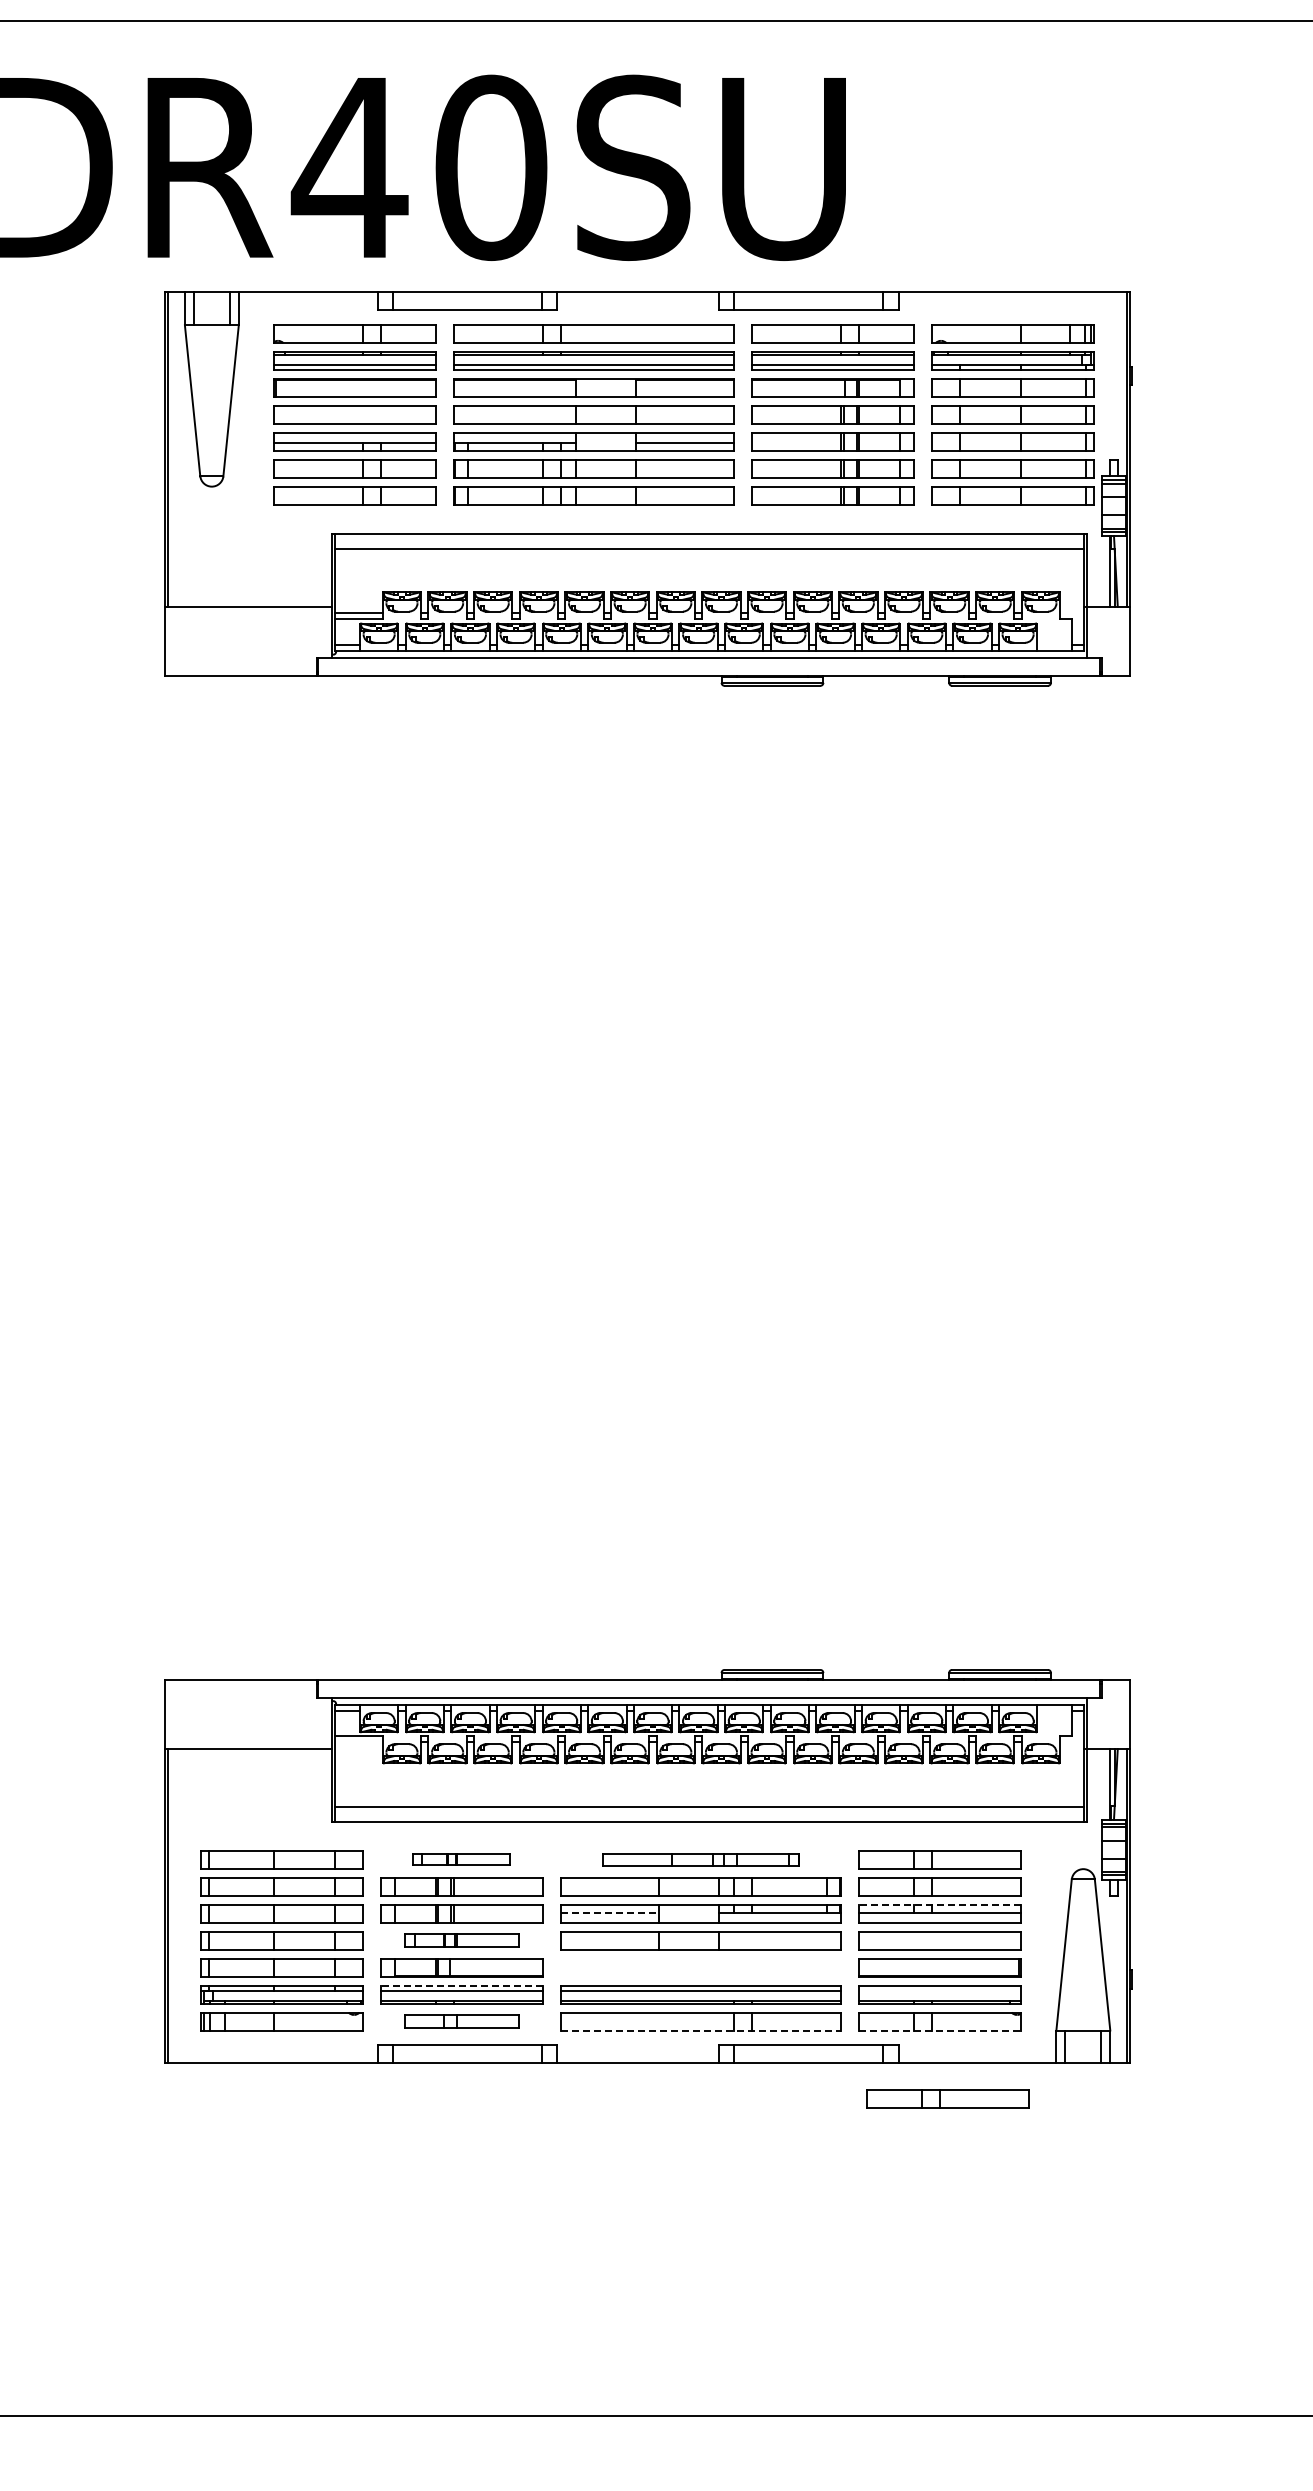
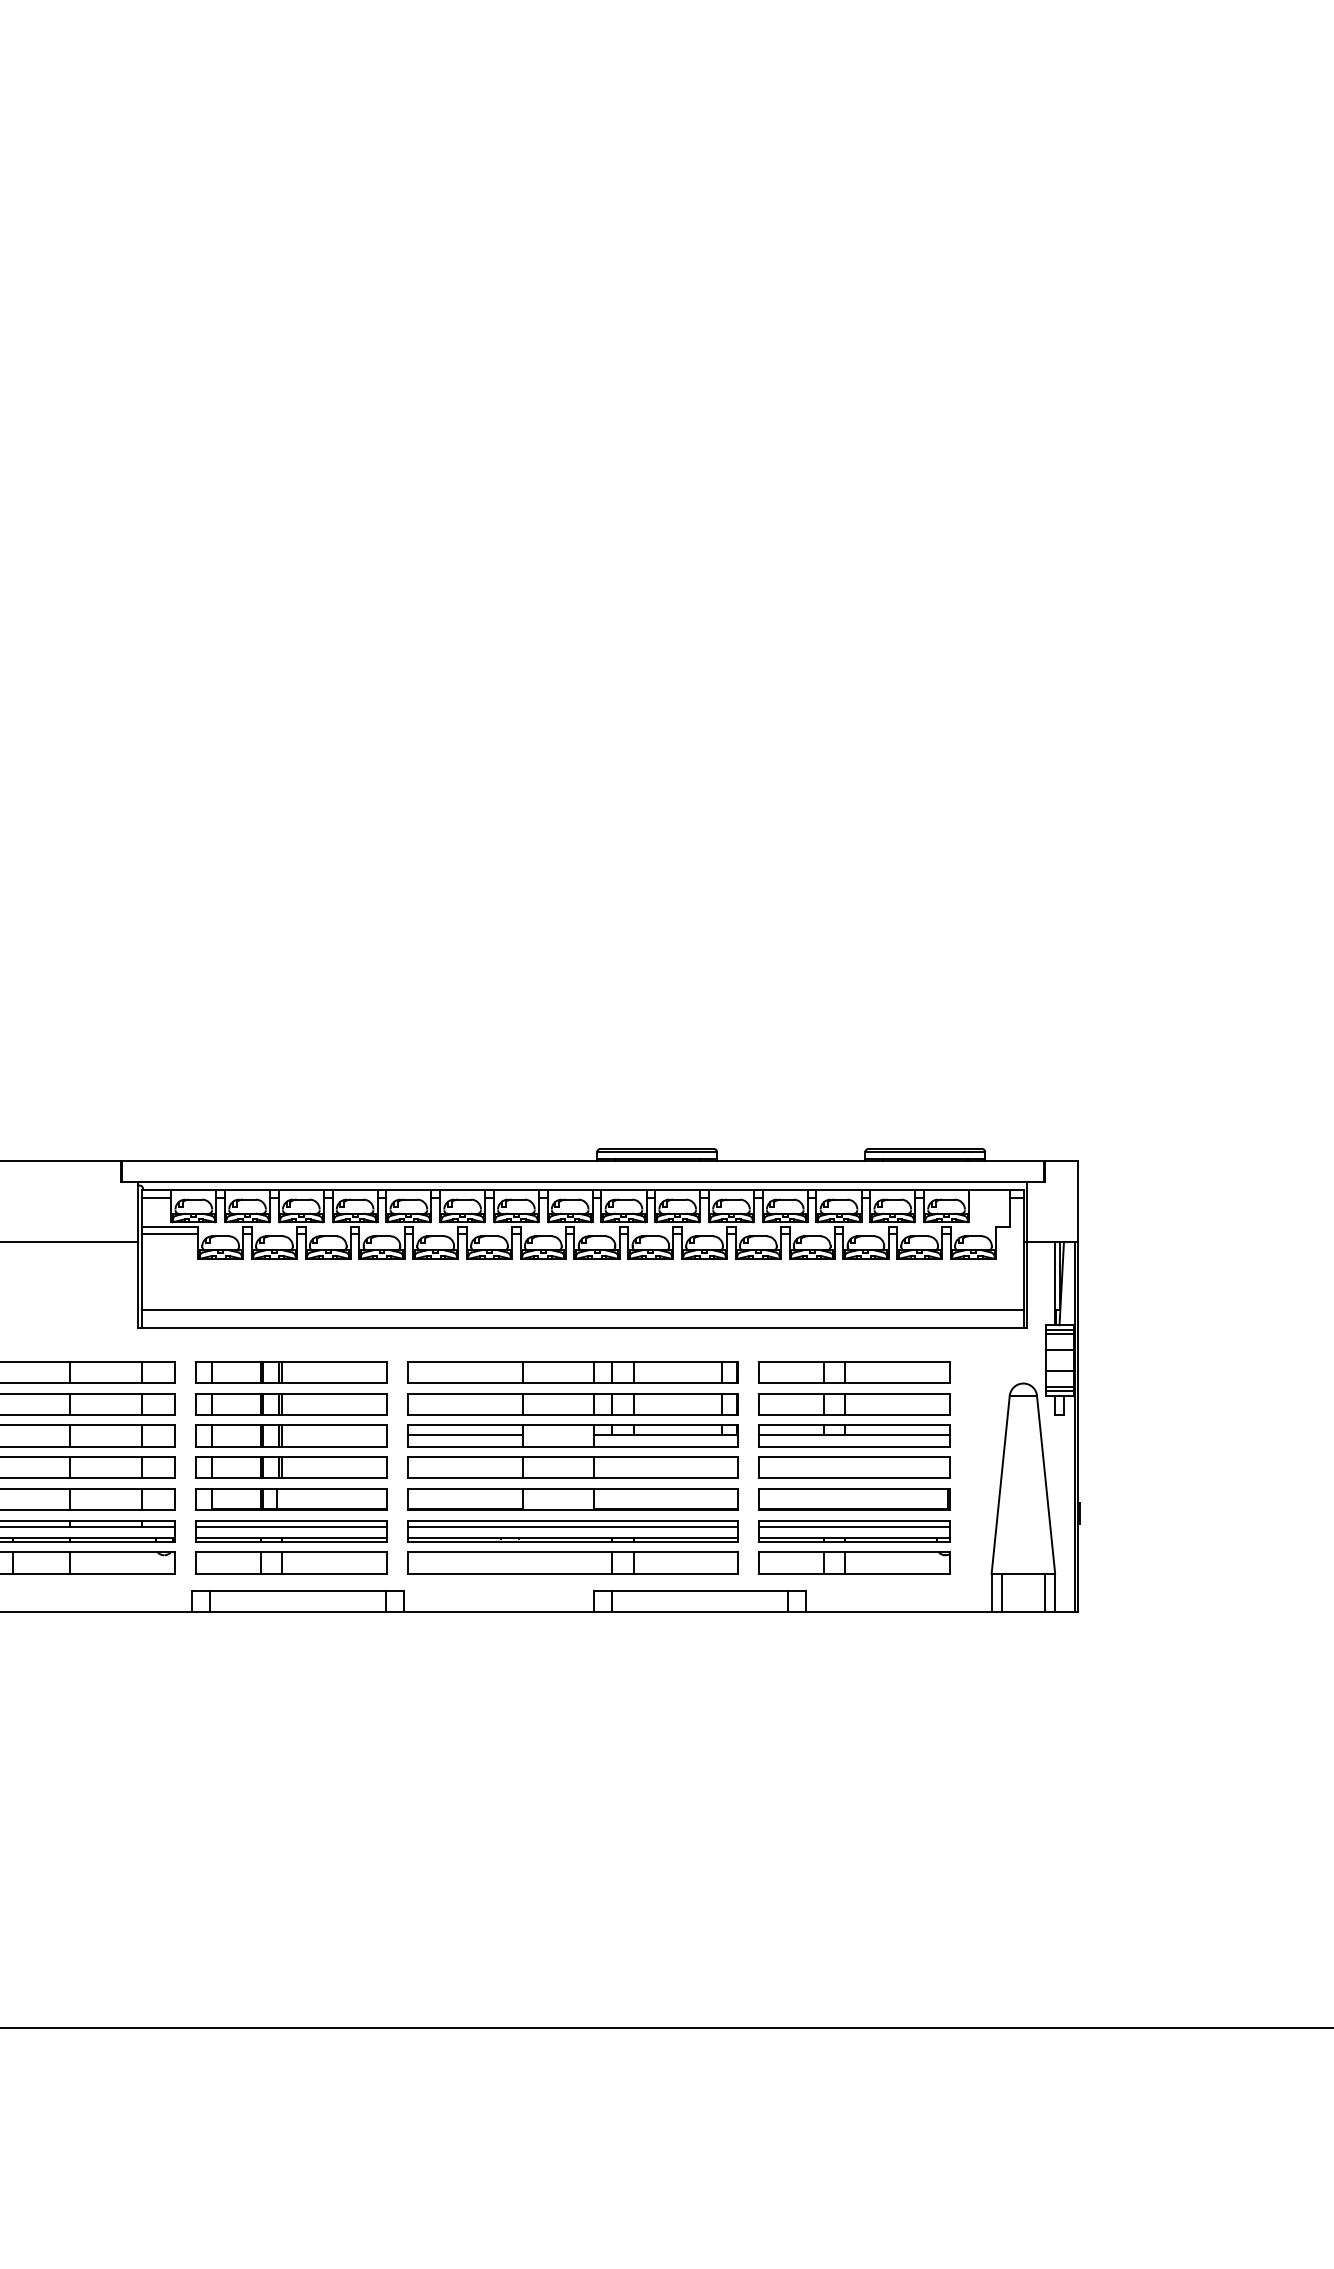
line: (358, 1742) -> (169, 1234), added
part: (461, 1859) -> (290, 1372), size x1.67
part: (700, 1859) -> (572, 1372), size x1.43
line: (939, 1904) -> (853, 1425), dashed -> solid
line: (610, 1913) -> (466, 1435), dashed -> solid
part: (461, 1940) -> (290, 1467), size x1.43
part: (700, 1967) -> (572, 1499), added
line: (461, 1985) -> (290, 1520), dashed -> solid
line: (939, 1990) -> (853, 1526), added
part: (461, 2021) -> (290, 1563), size x1.43
line: (701, 2030) -> (573, 1573), dashed -> solid
line: (939, 2030) -> (853, 1573), dashed -> solid
part: (947, 2098) -> (863, 1653), removed

